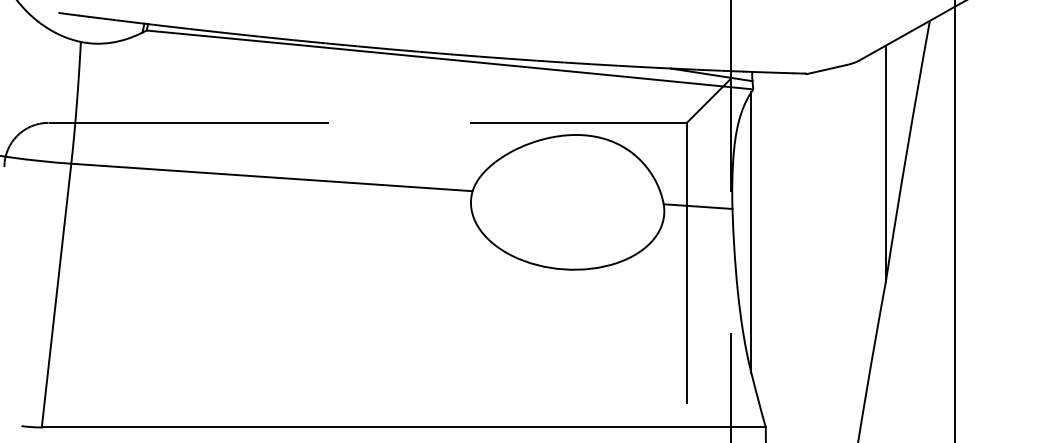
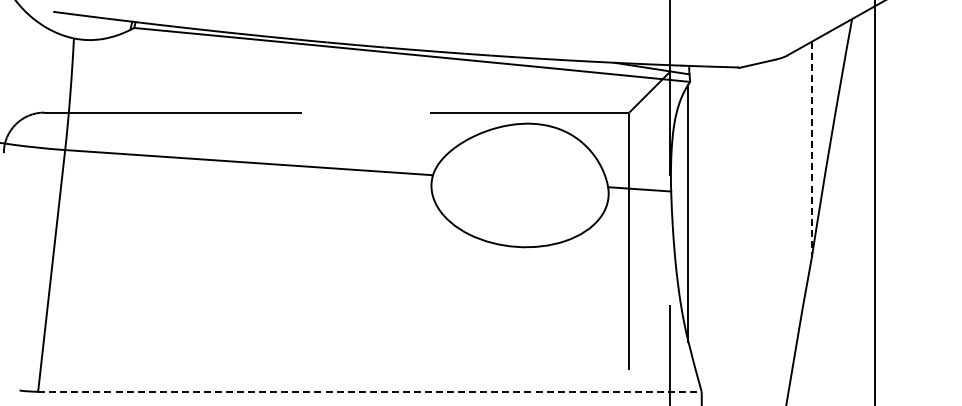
line: (885, 164) -> (811, 150), solid -> dashed
line: (403, 427) -> (369, 391), solid -> dashed

